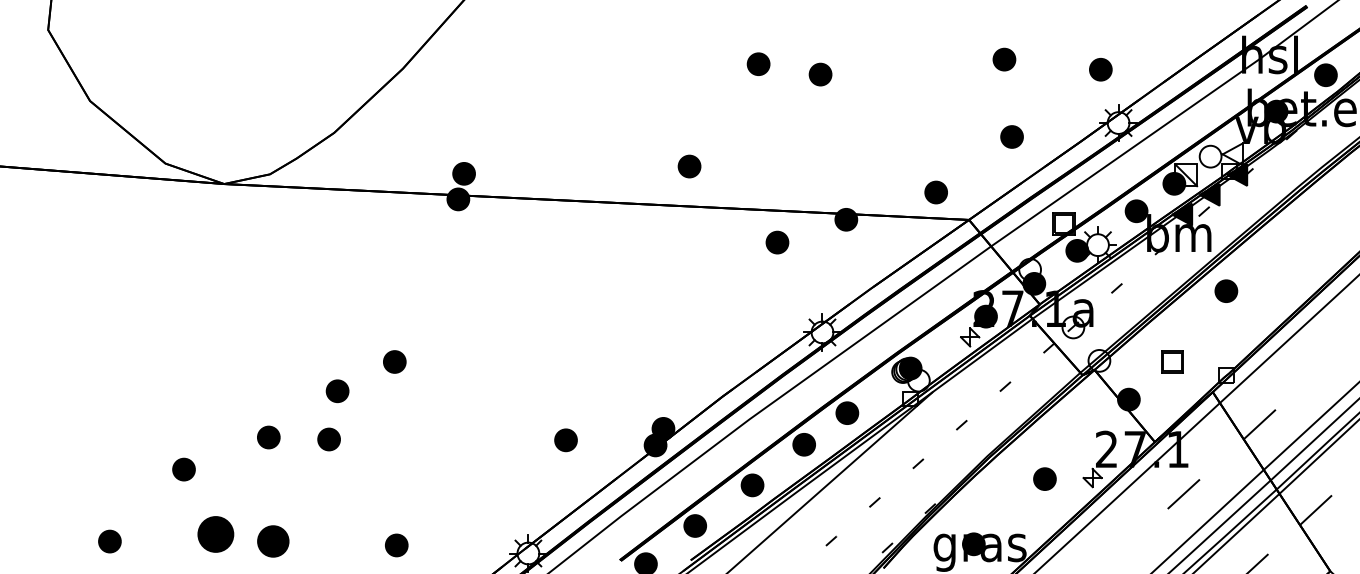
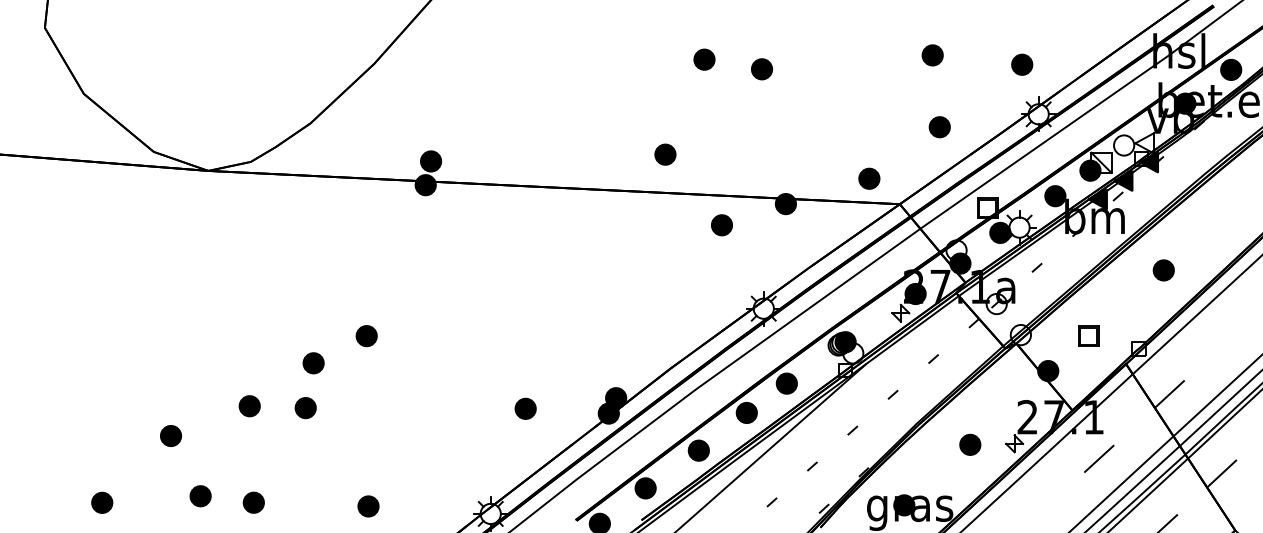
part: (689, 166) -> (665, 154), moved
part: (1226, 290) -> (1163, 269), moved
part: (215, 534) -> (200, 496), size x0.62
part: (272, 541) -> (253, 502), size x0.71

